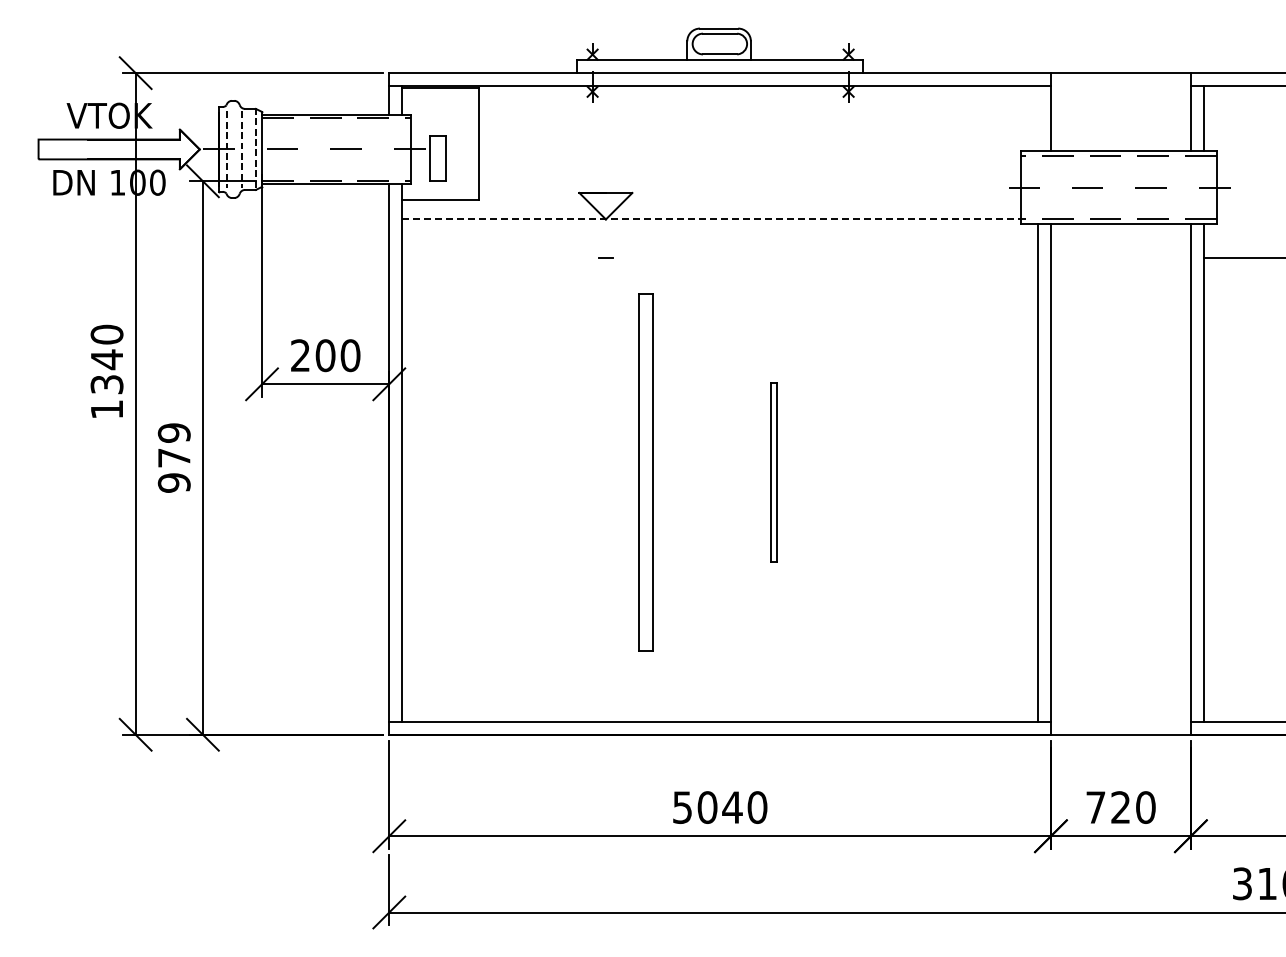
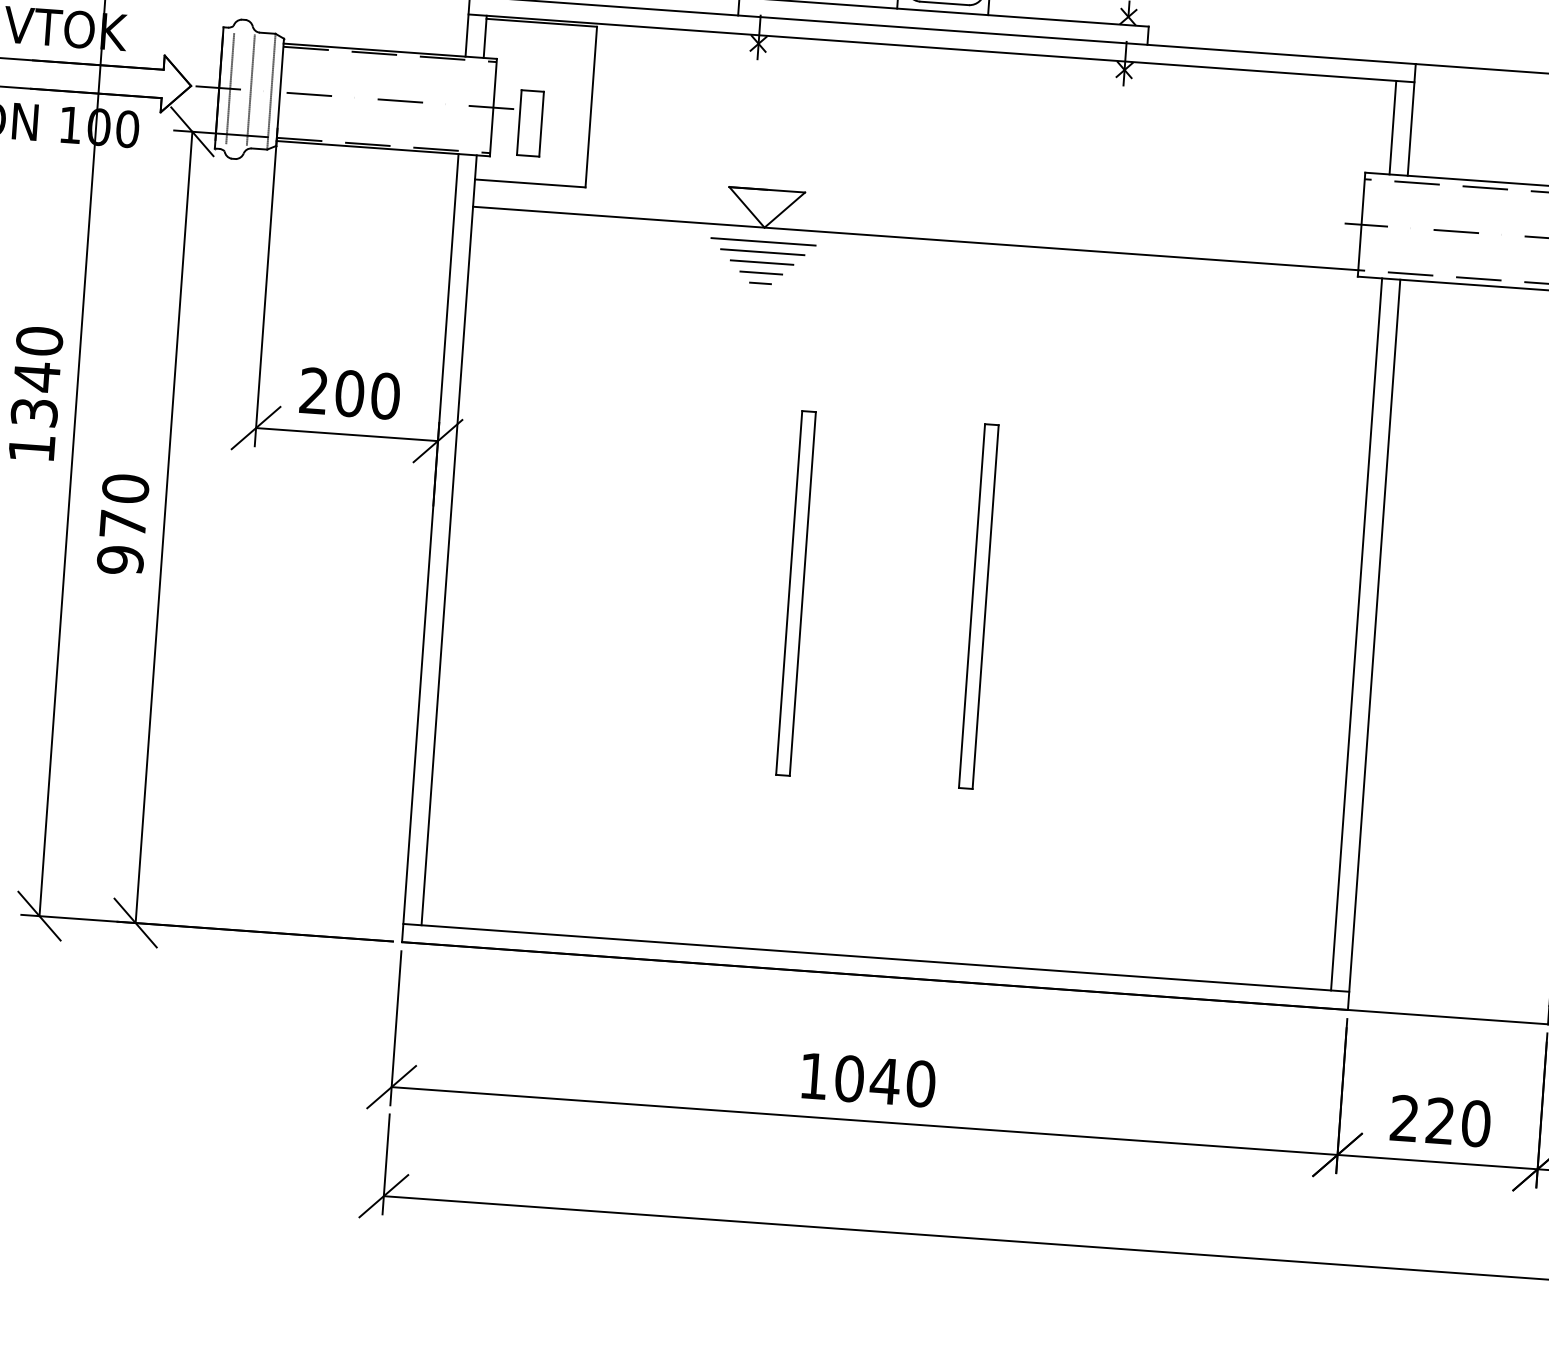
line: (1038, 118) -> (1393, 127), added
line: (711, 219) -> (915, 238), dashed -> solid
line: (605, 229) -> (762, 241), added
line: (605, 236) -> (762, 251), added
line: (605, 243) -> (761, 261), added
line: (605, 251) -> (760, 273), added
text: (174, 432) -> (125, 487), 979 -> 970
part: (645, 472) -> (795, 593), size x0.71
part: (773, 472) -> (978, 606), size x1.43
text: (682, 807) -> (813, 1076), 5040 -> 1040
text: (1095, 807) -> (1404, 1118), 720 -> 220

